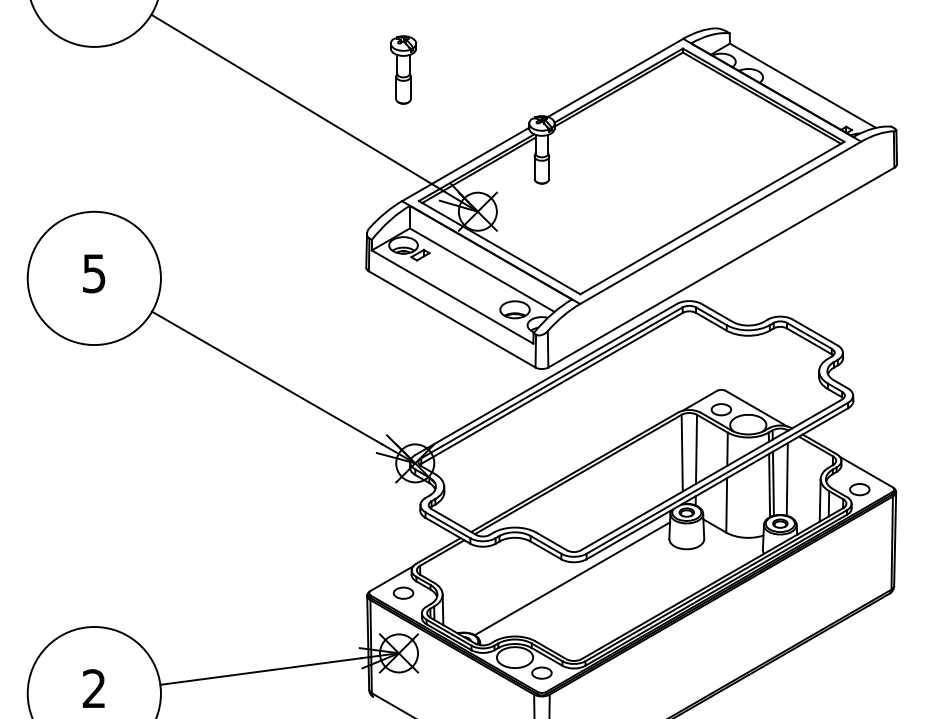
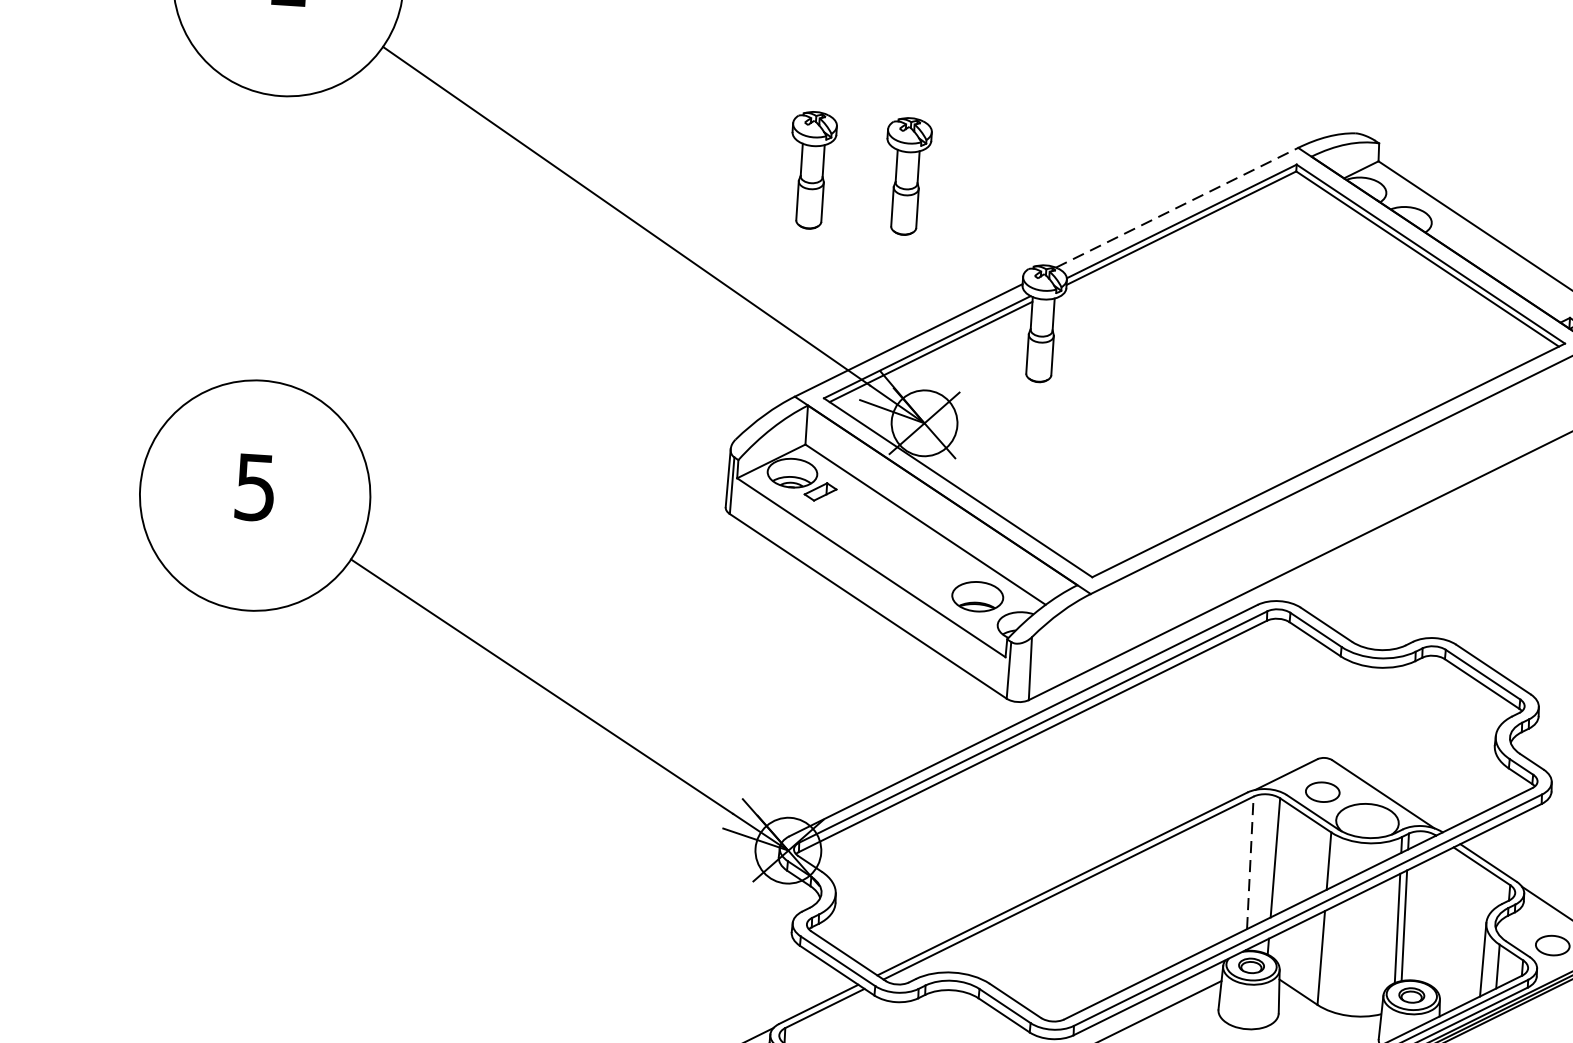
part: (458, 69) -> (906, 175), added
line: (615, 77) -> (1177, 206), solid -> dashed
line: (682, 452) -> (1250, 861), solid -> dashed
line: (786, 479) -> (1427, 919), removed

